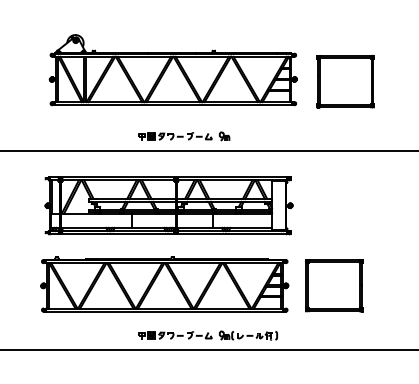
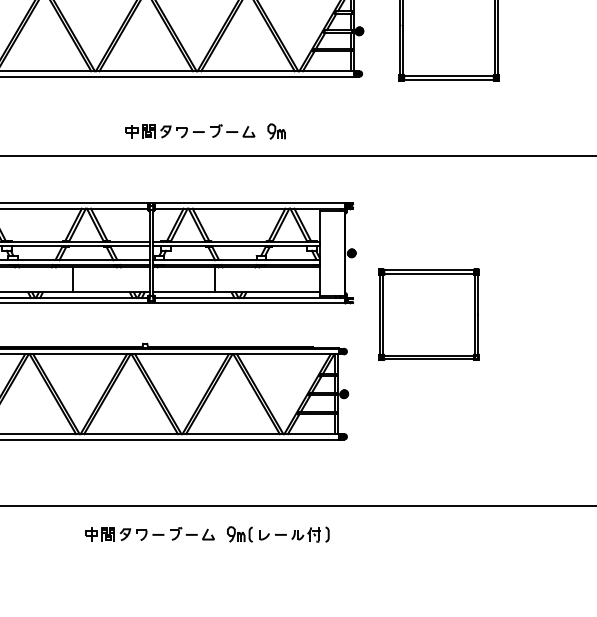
part: (184, 136) -> (206, 131), moved
part: (333, 285) -> (427, 314), moved
part: (208, 335) -> (208, 534), moved

